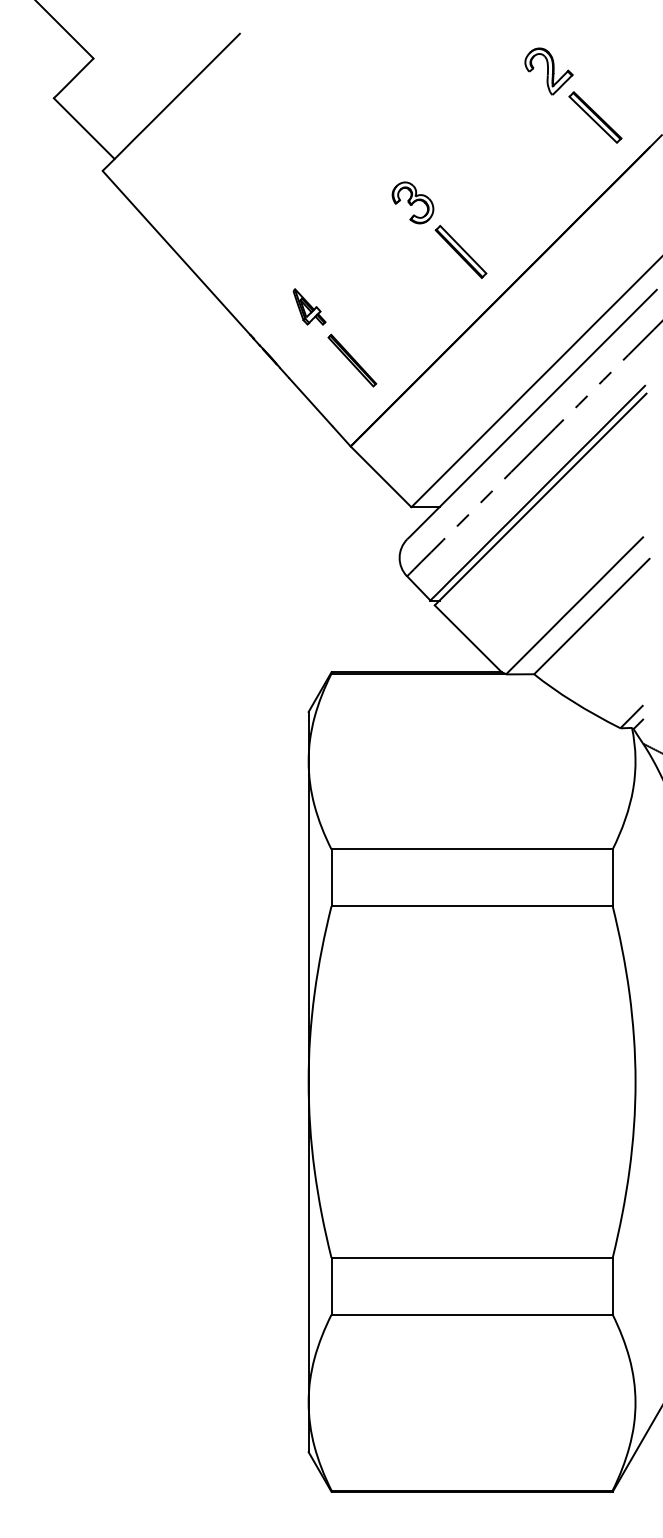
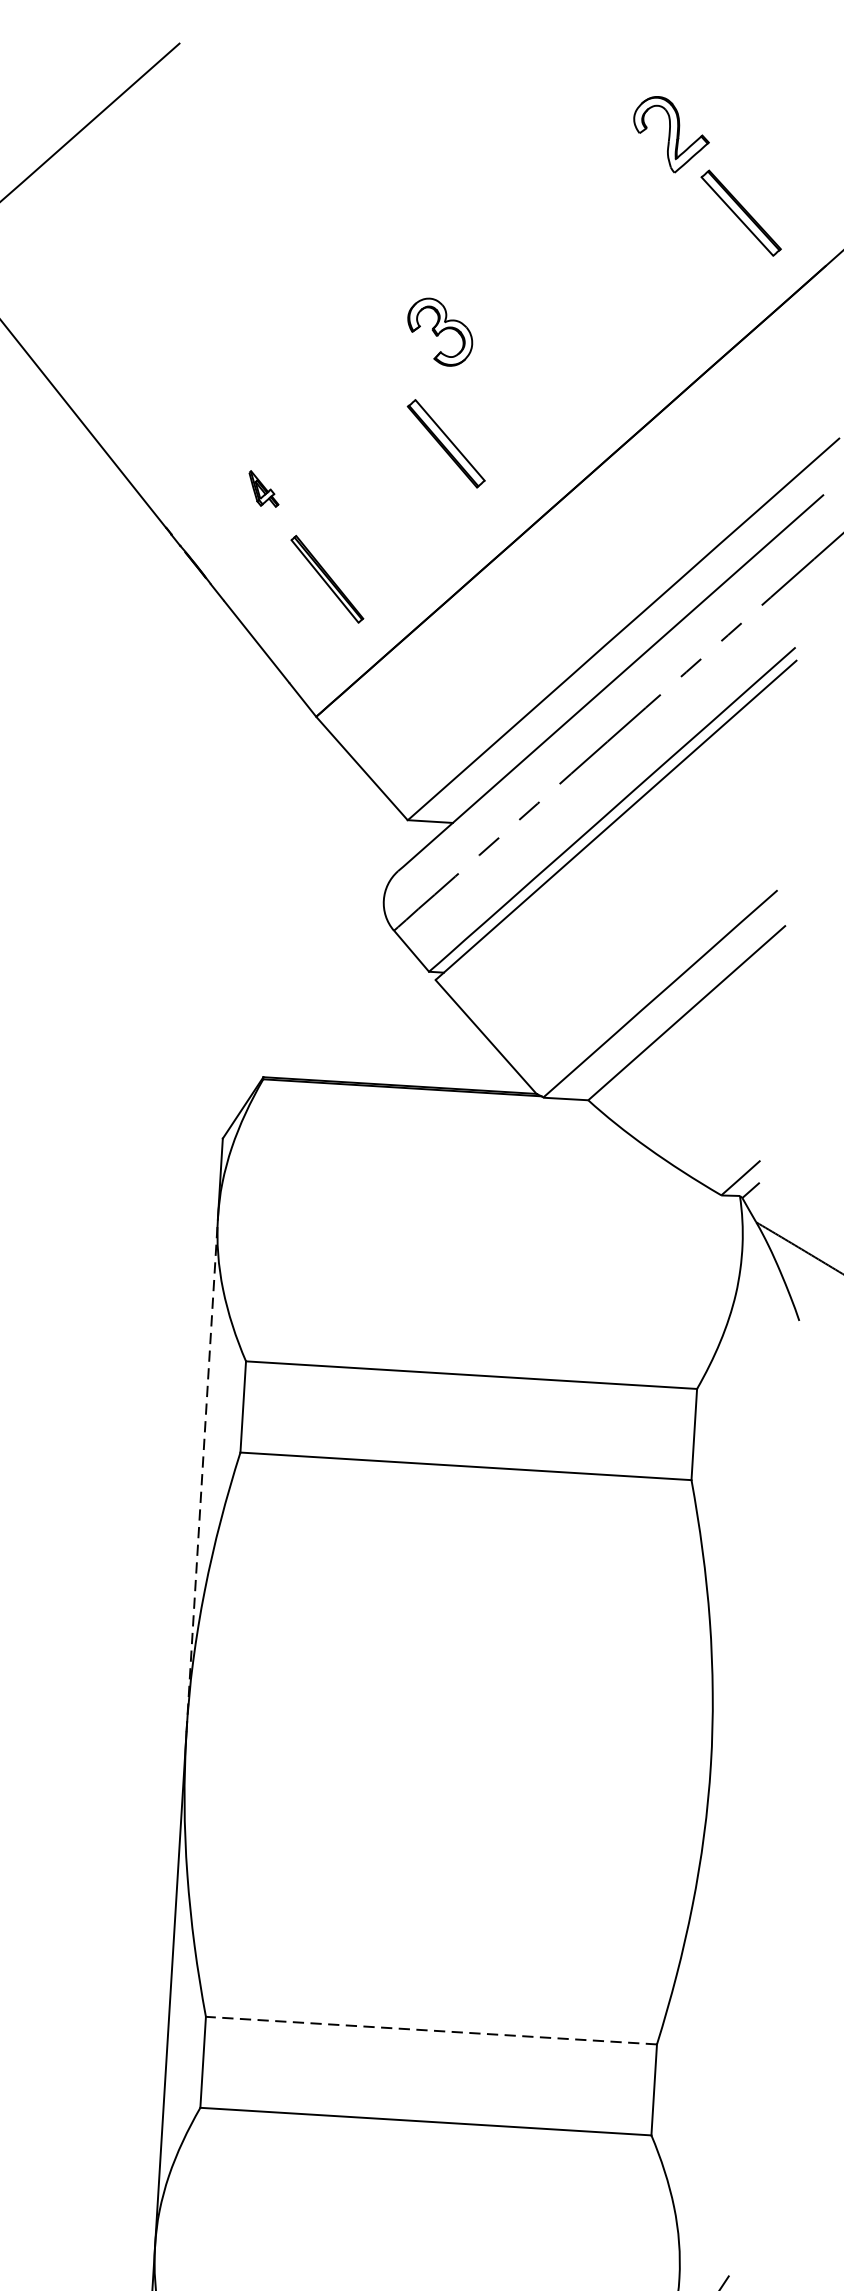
part: (460, 251) -> (445, 443), moved
part: (309, 306) -> (263, 488), size x0.6
line: (308, 921) -> (202, 1474), solid -> dashed
line: (472, 1258) -> (432, 2031), solid -> dashed

